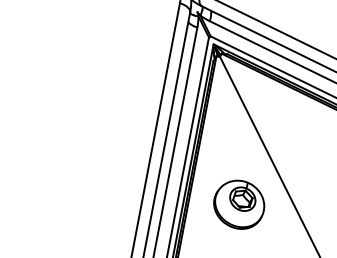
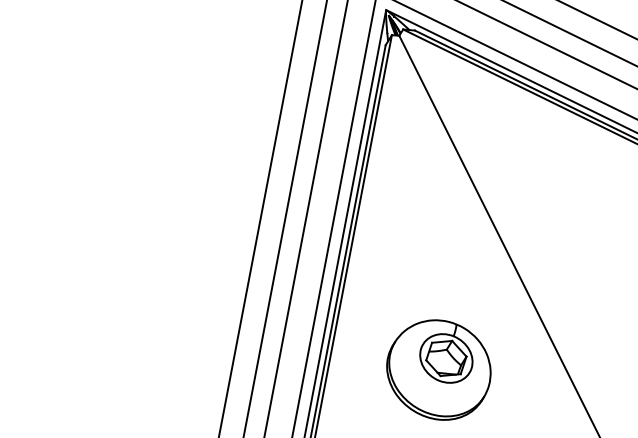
part: (239, 204) -> (439, 369), moved

